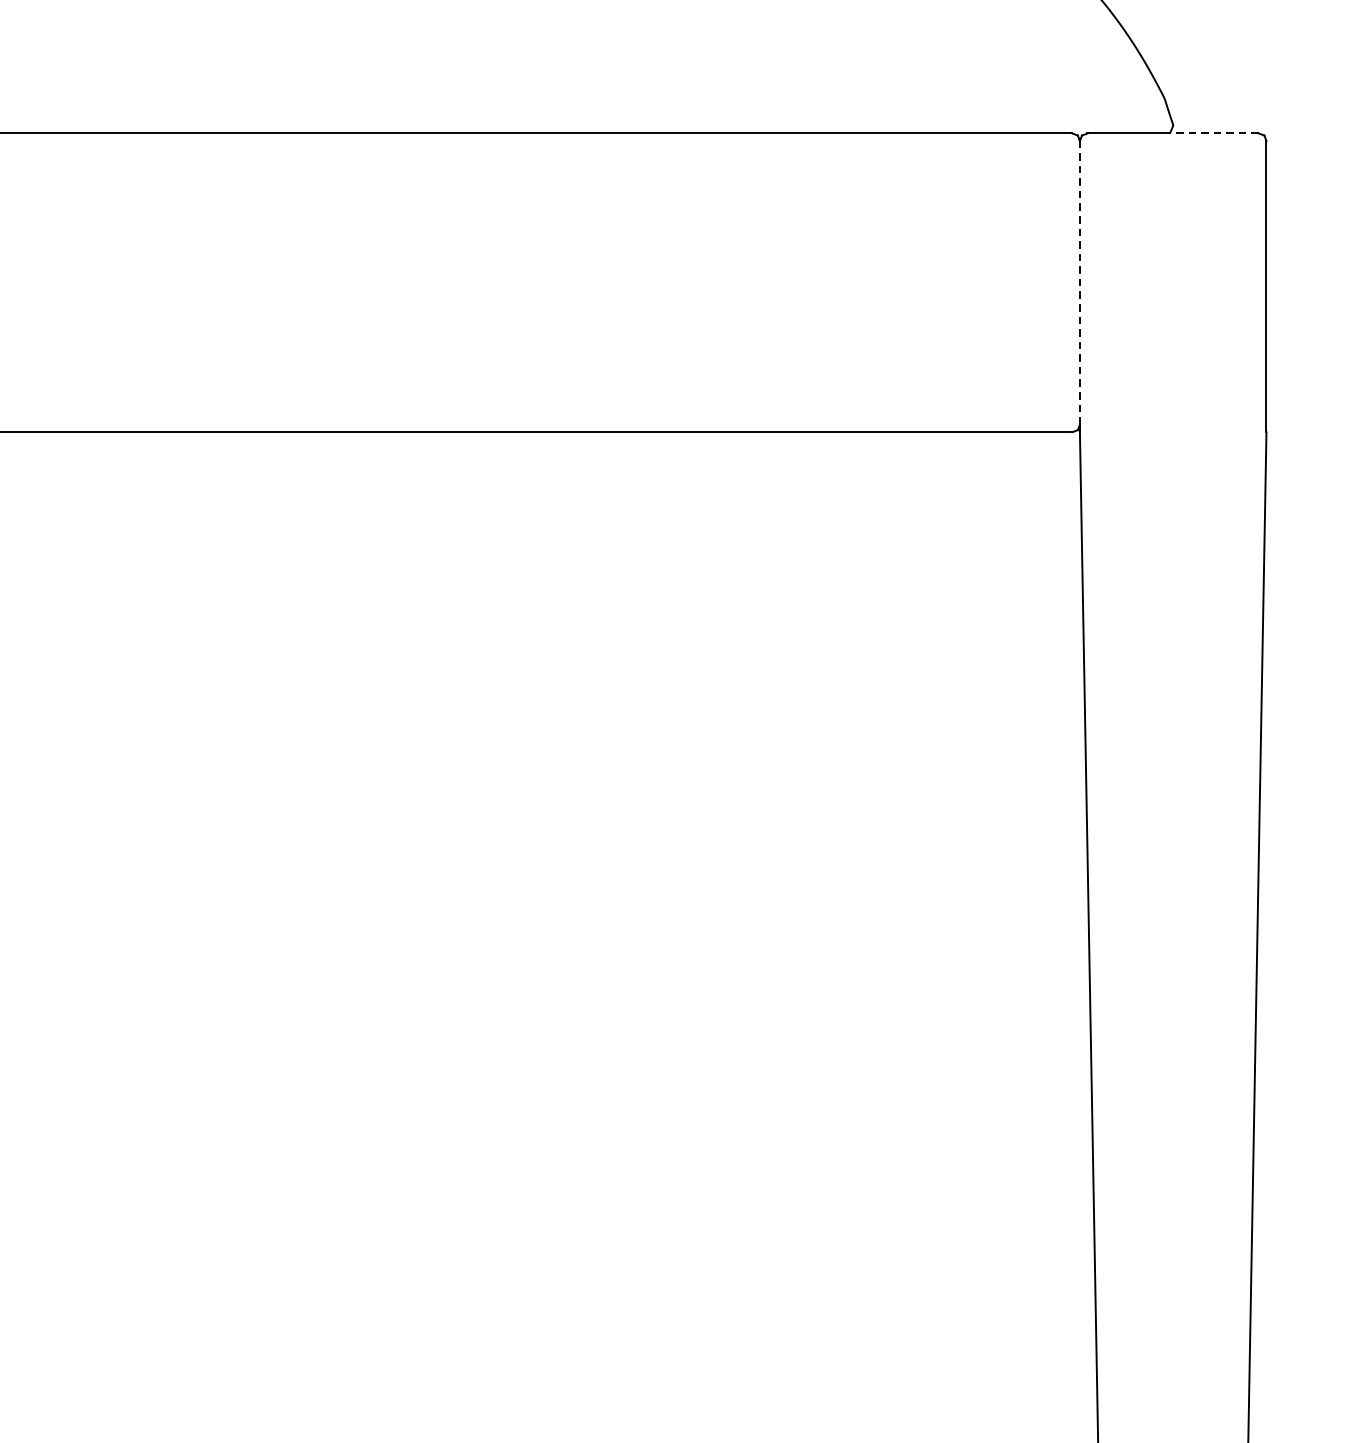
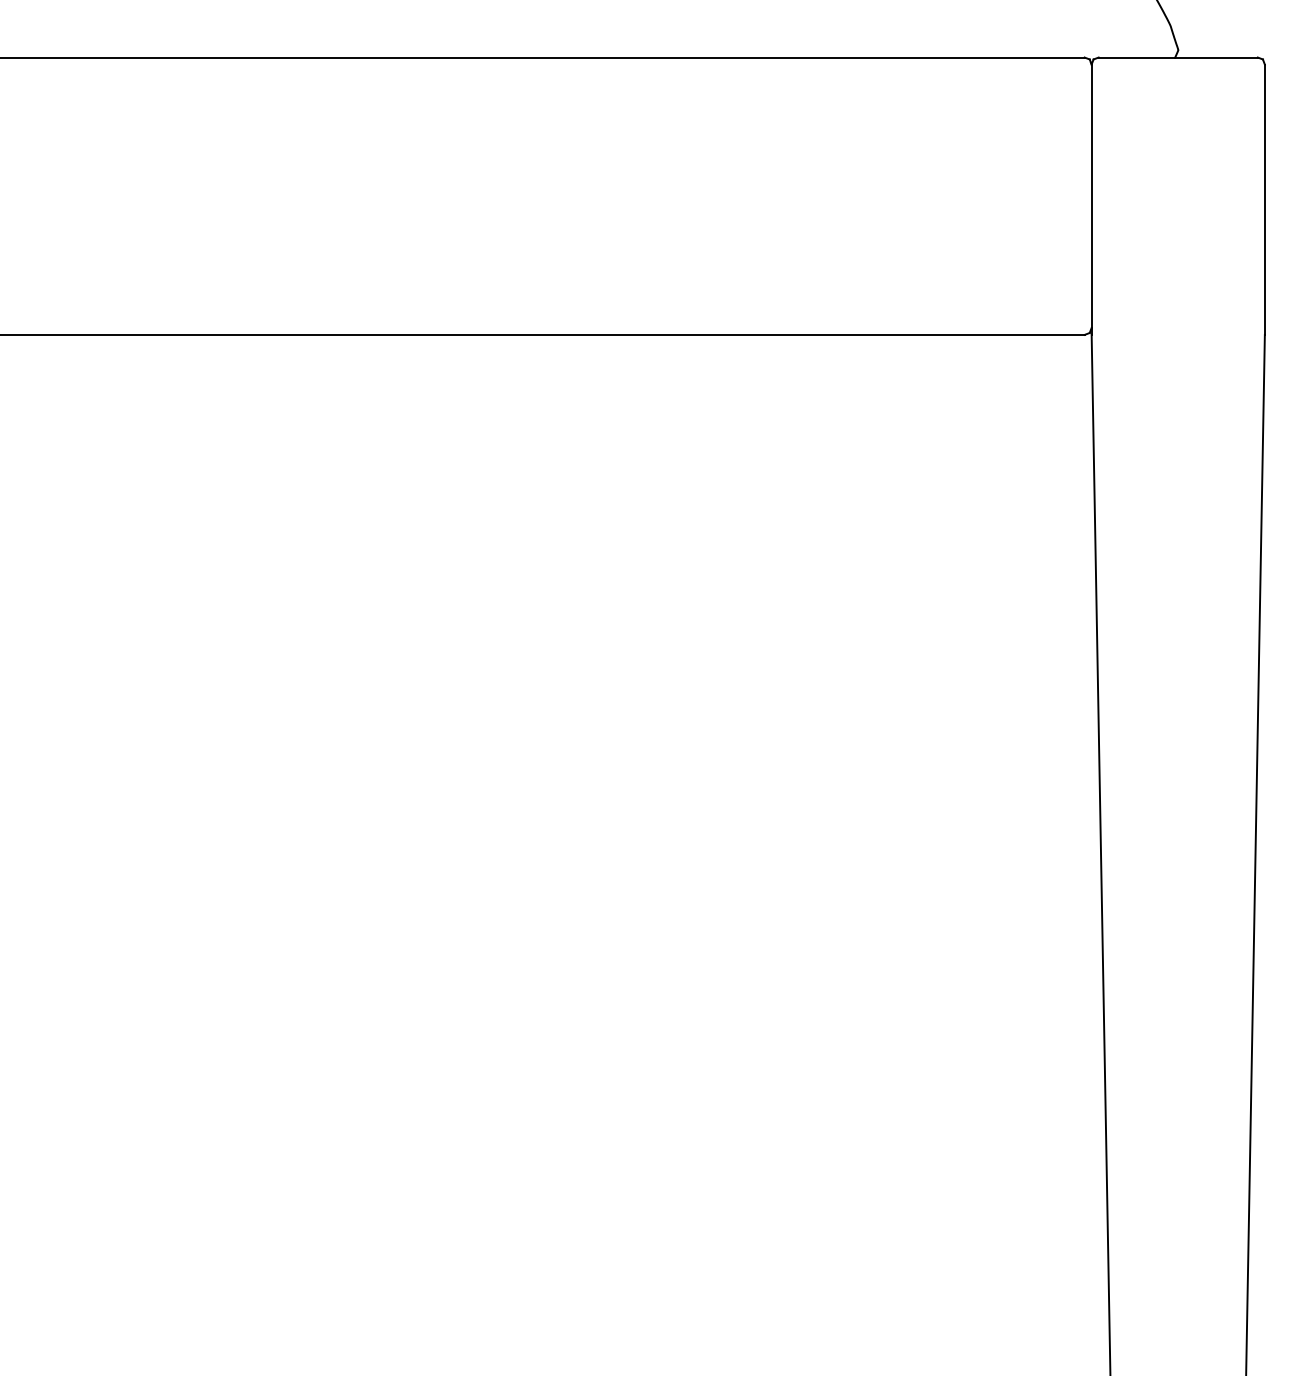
line: (1214, 133) -> (1216, 57), dashed -> solid
line: (1079, 283) -> (1091, 196), dashed -> solid

